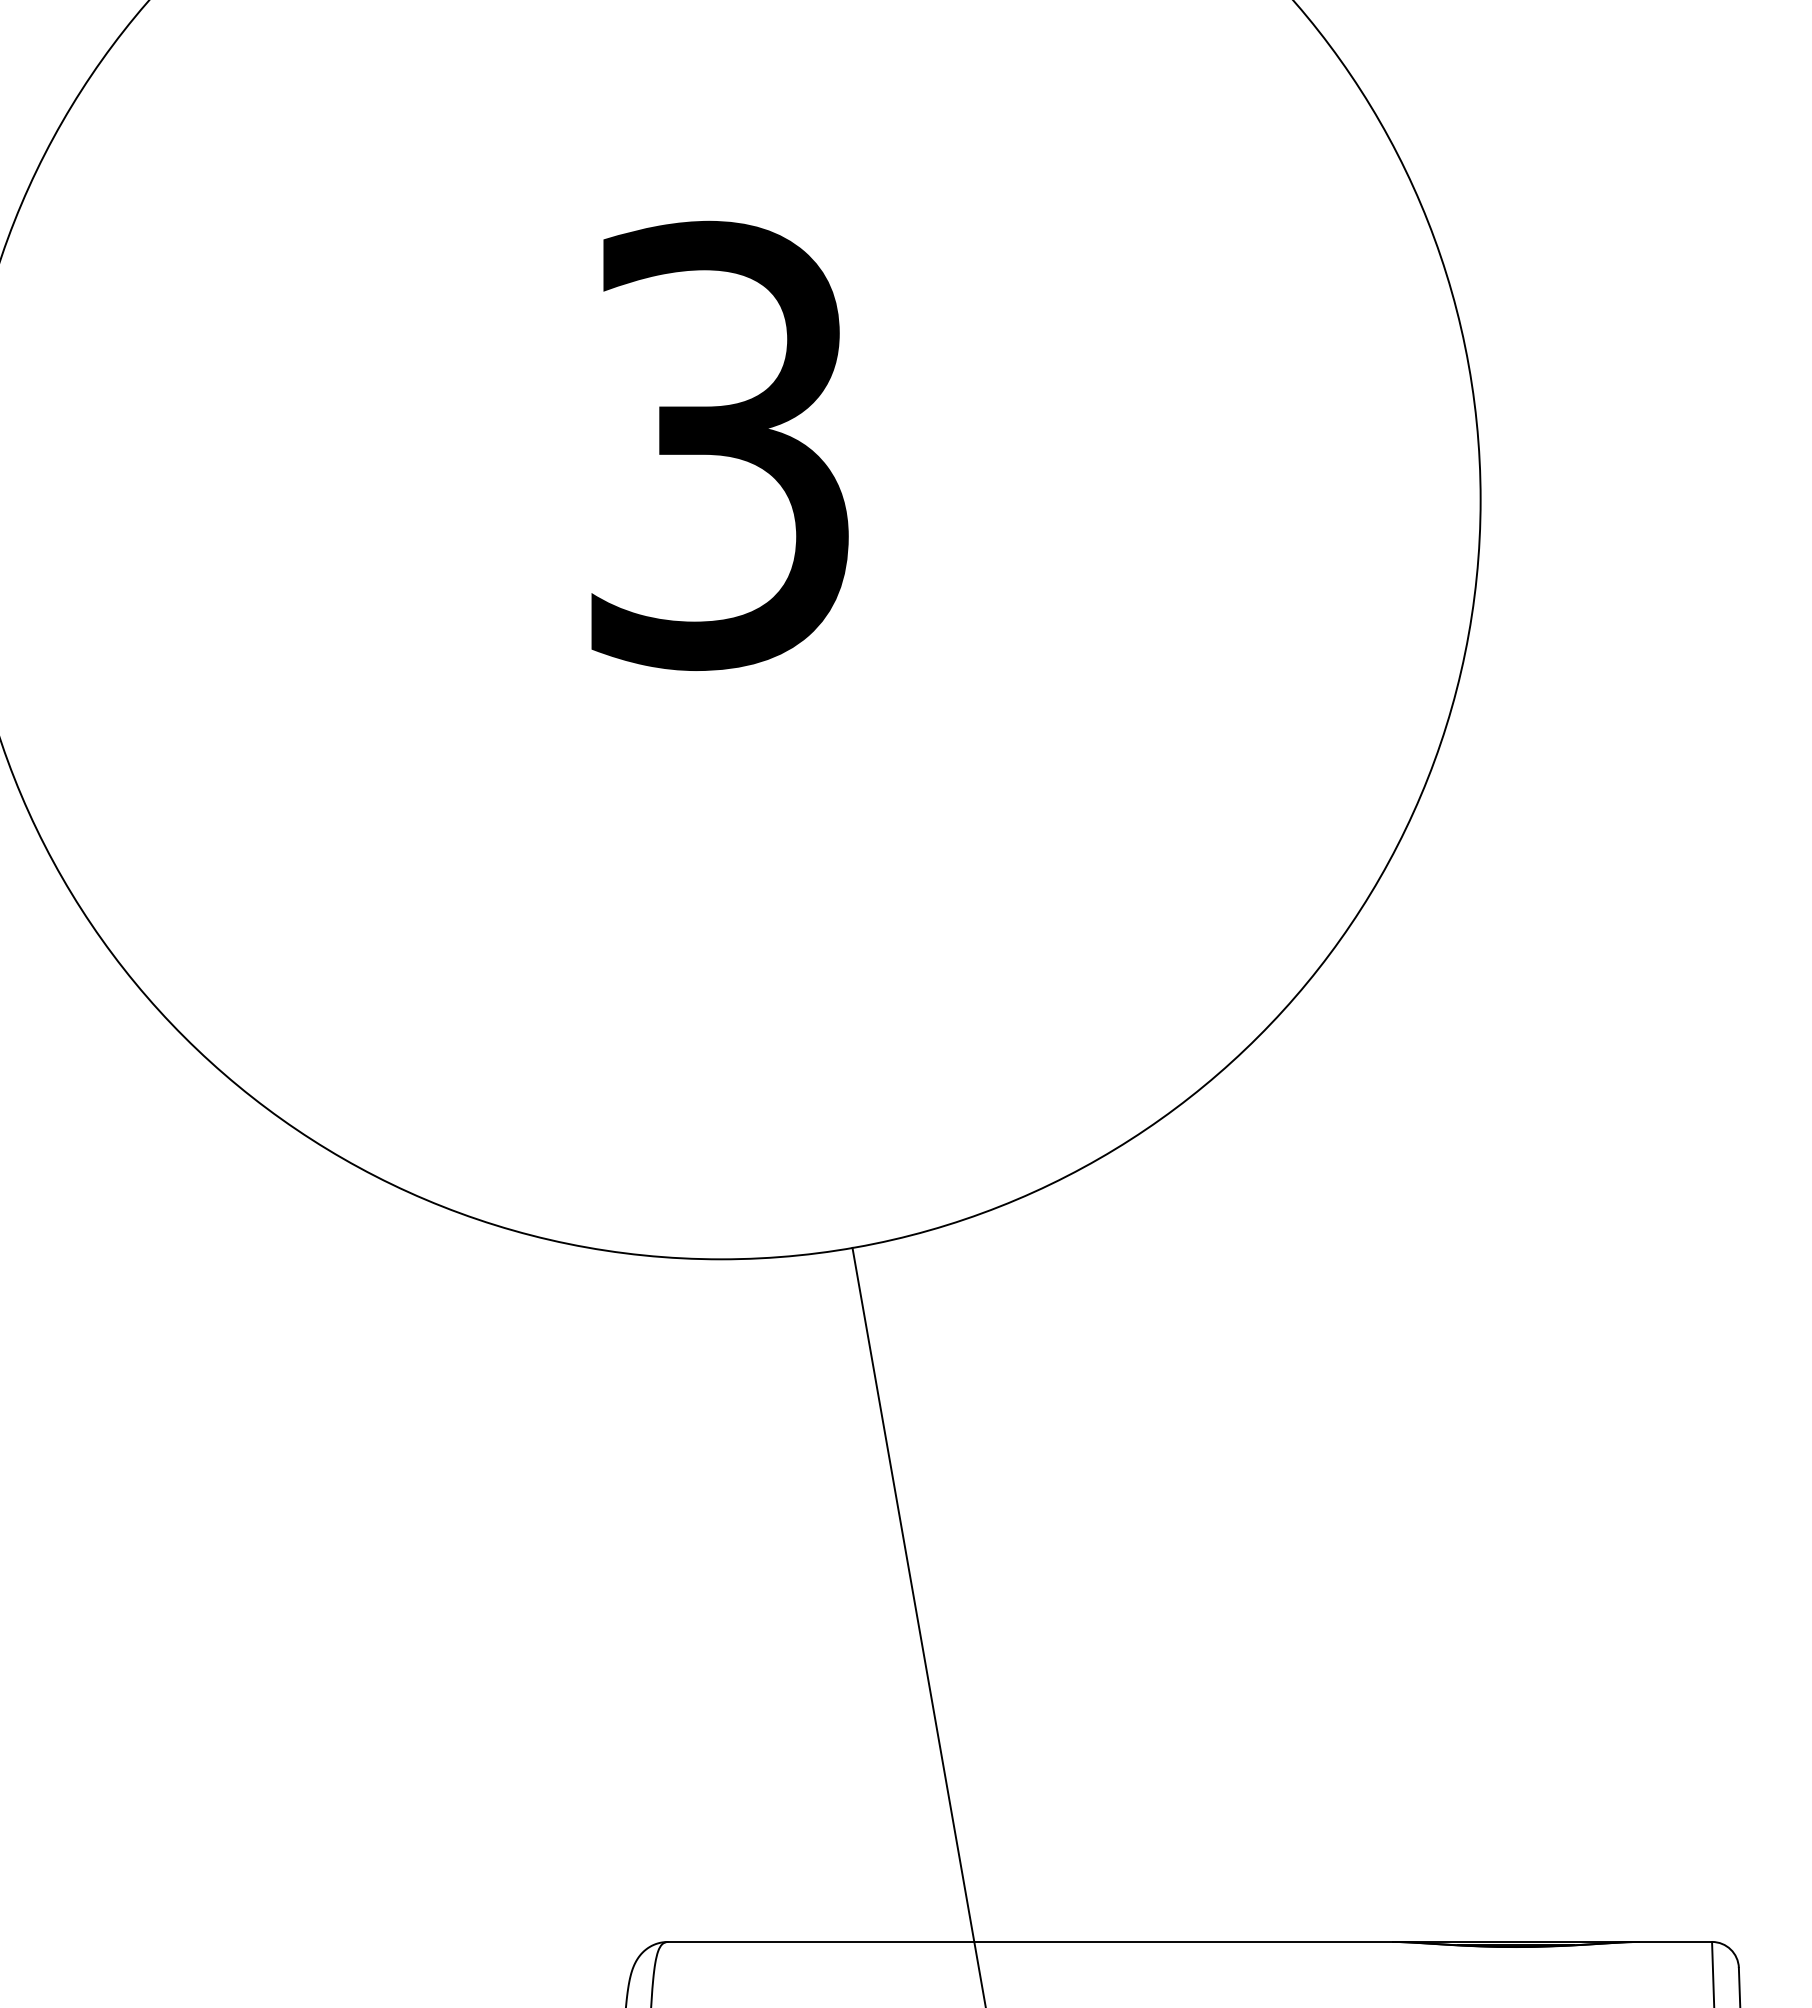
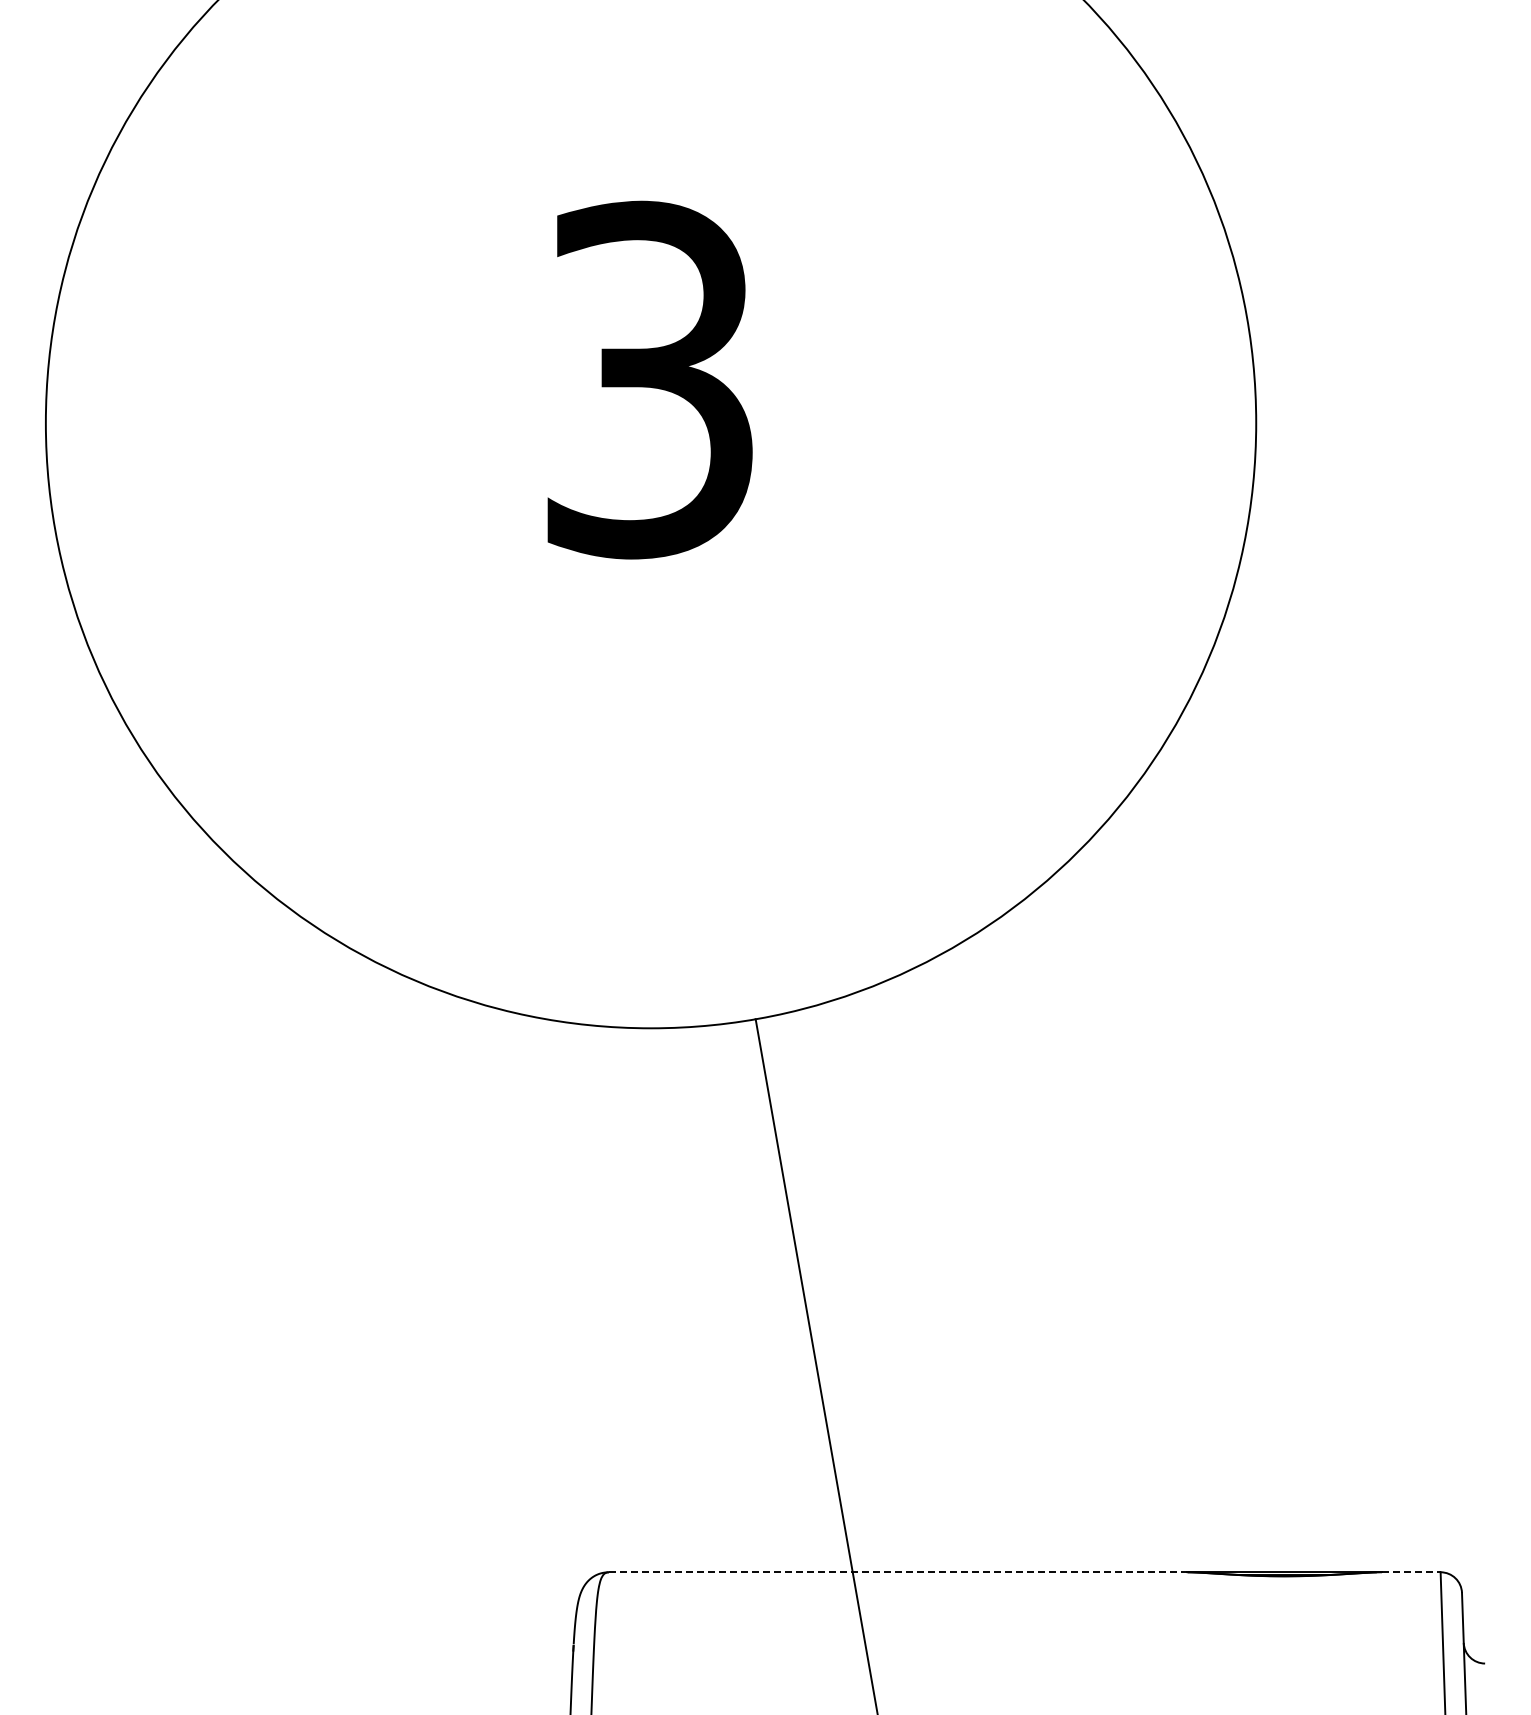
line: (1030, 1942) -> (897, 1572), solid -> dashed
line: (1675, 1942) -> (1411, 1572), solid -> dashed

